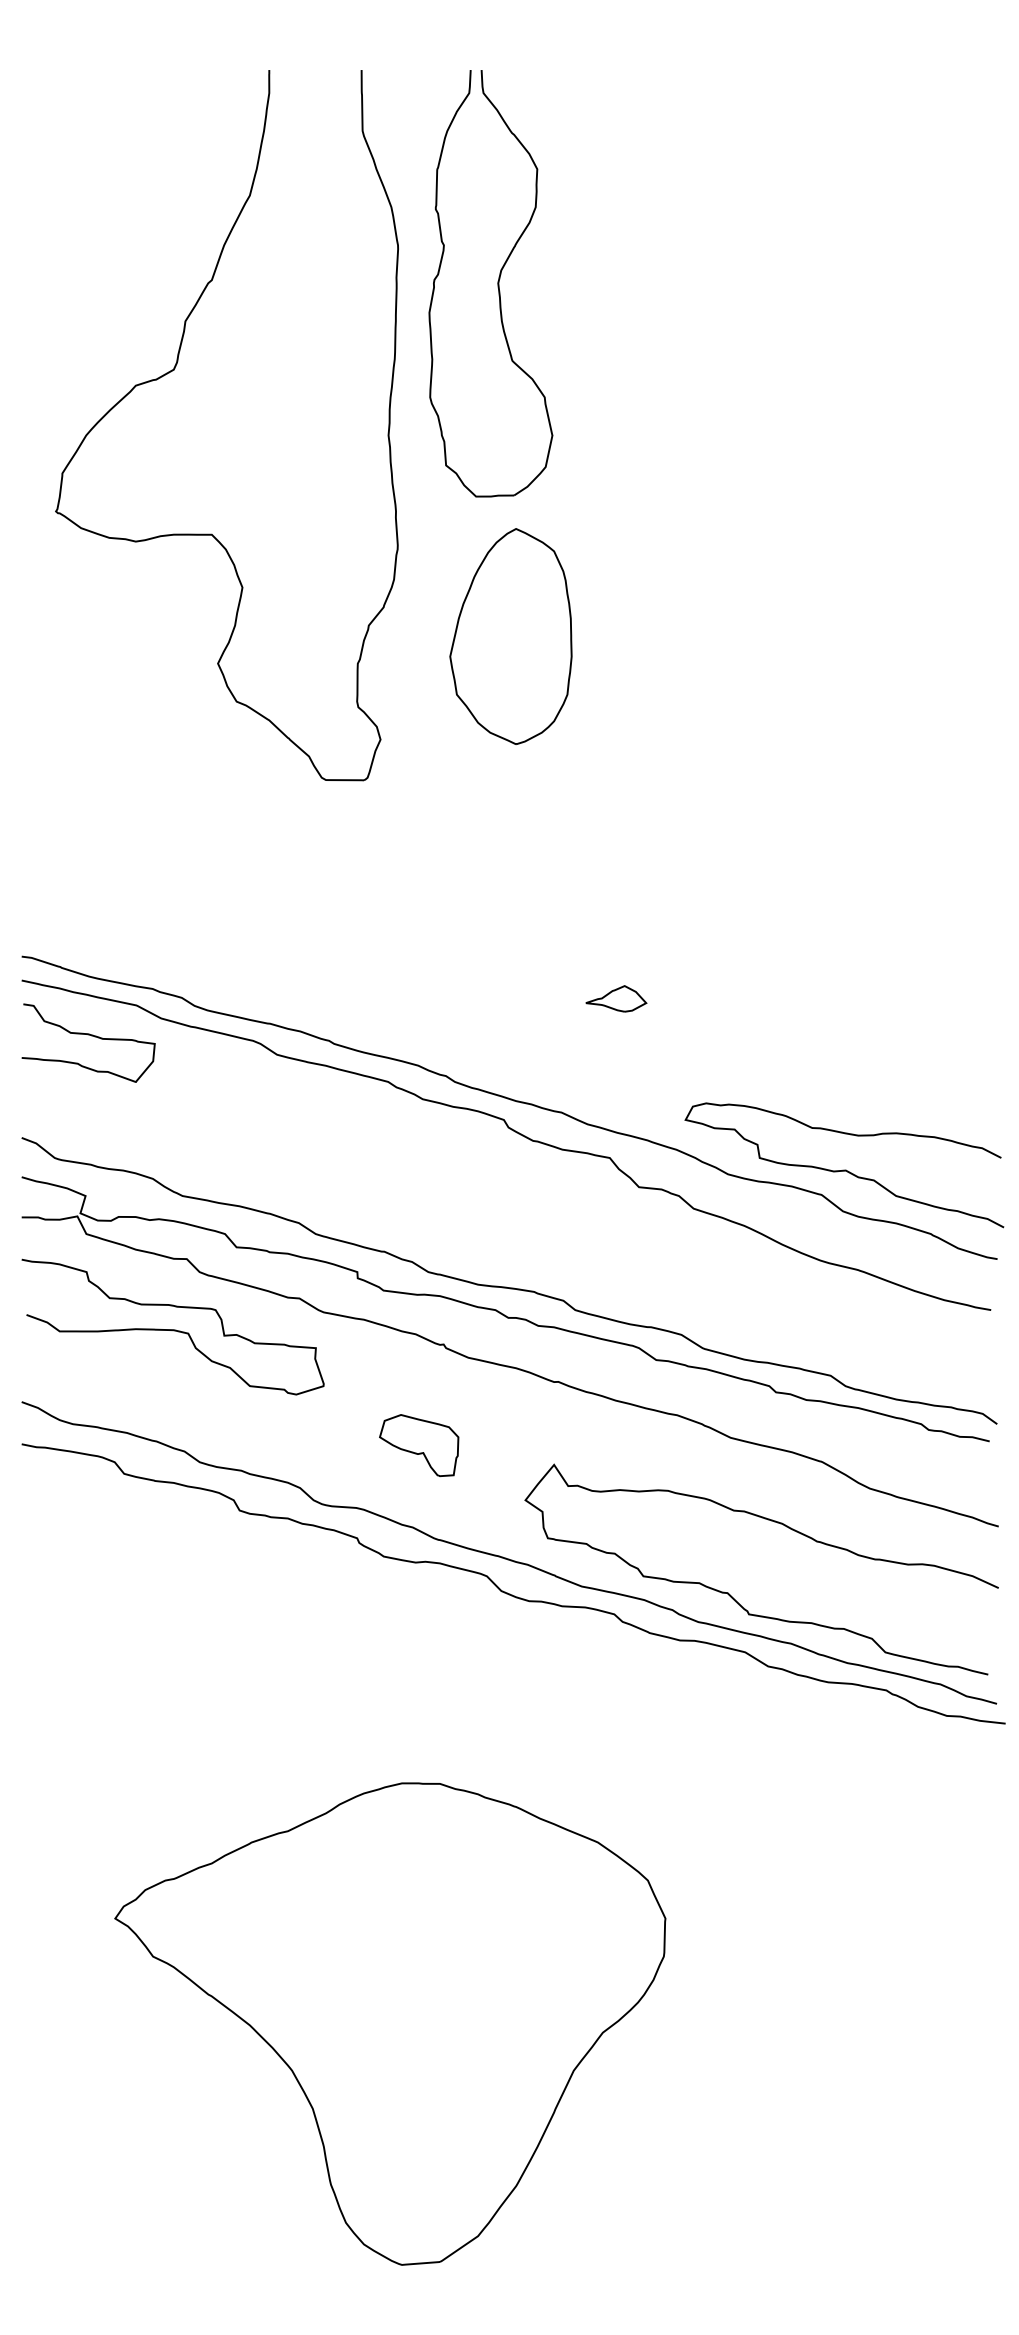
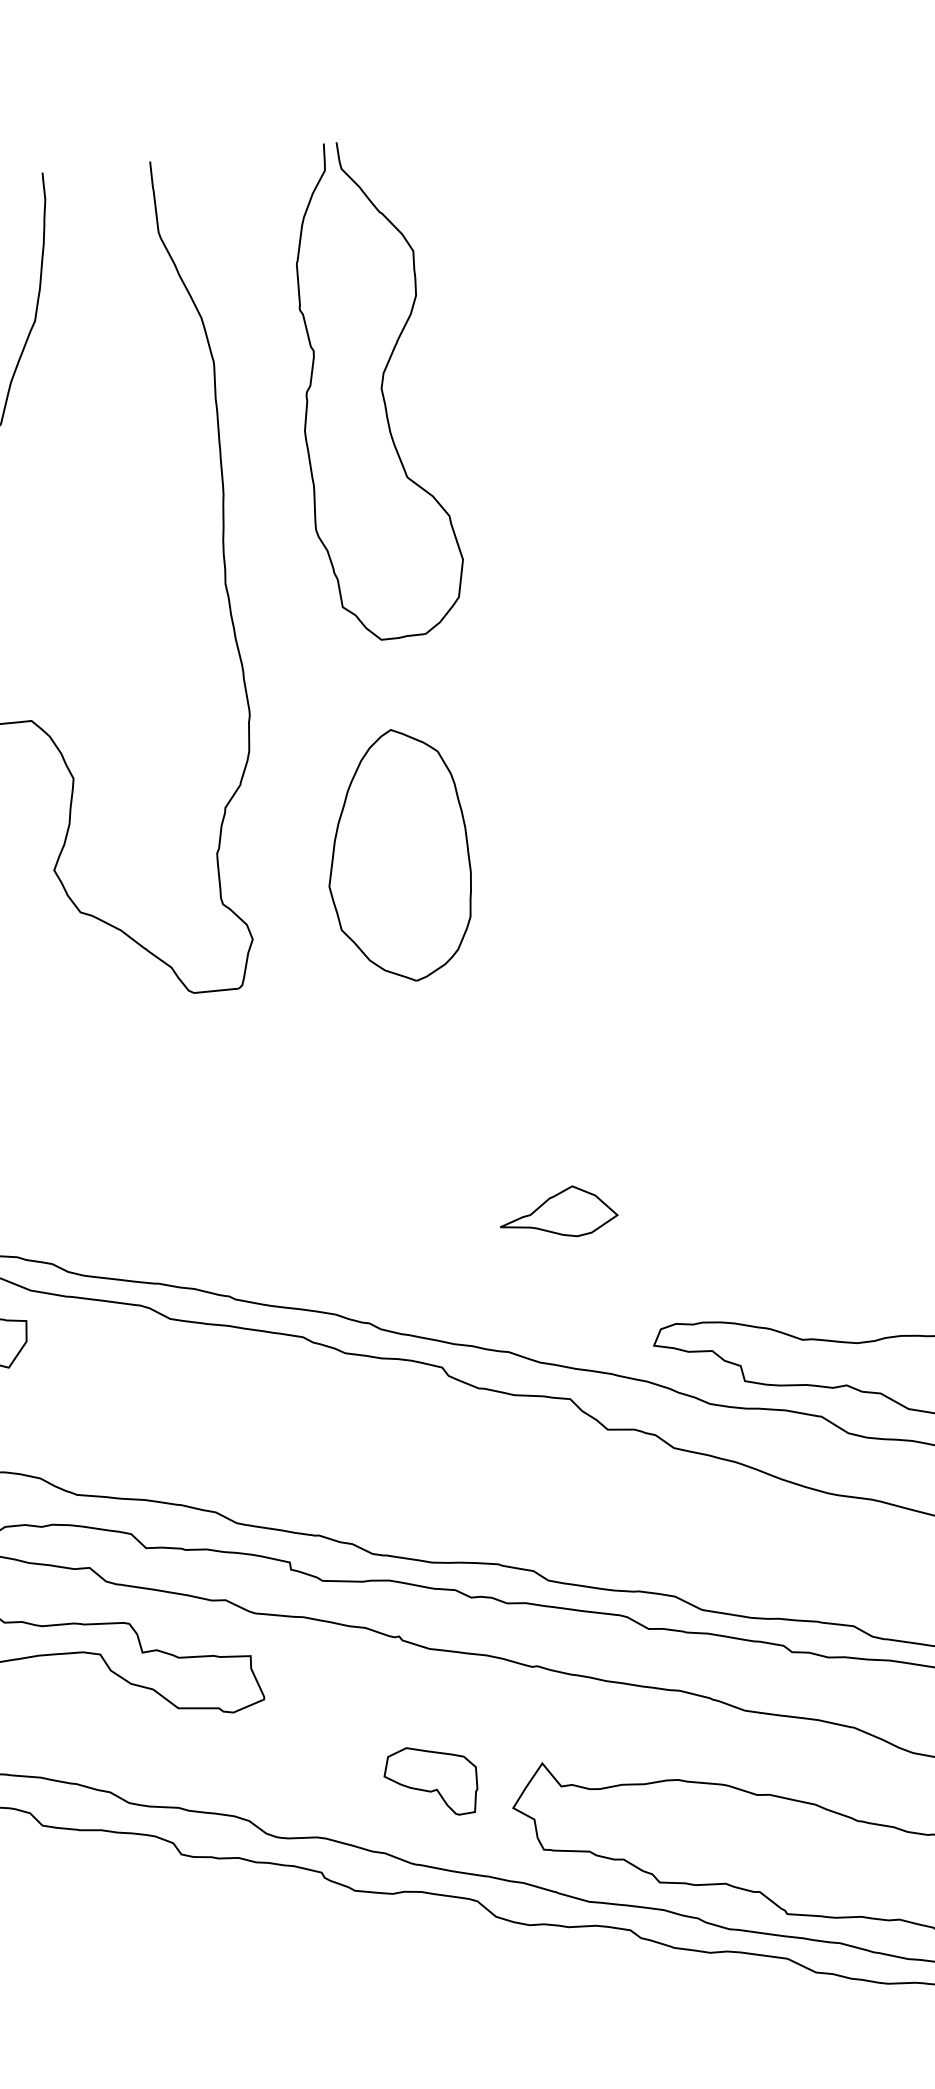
part: (497, 283) -> (380, 388), moved
part: (510, 636) -> (397, 855), moved
part: (616, 998) -> (558, 1212), size x1.67
part: (419, 1445) -> (431, 1781), moved

